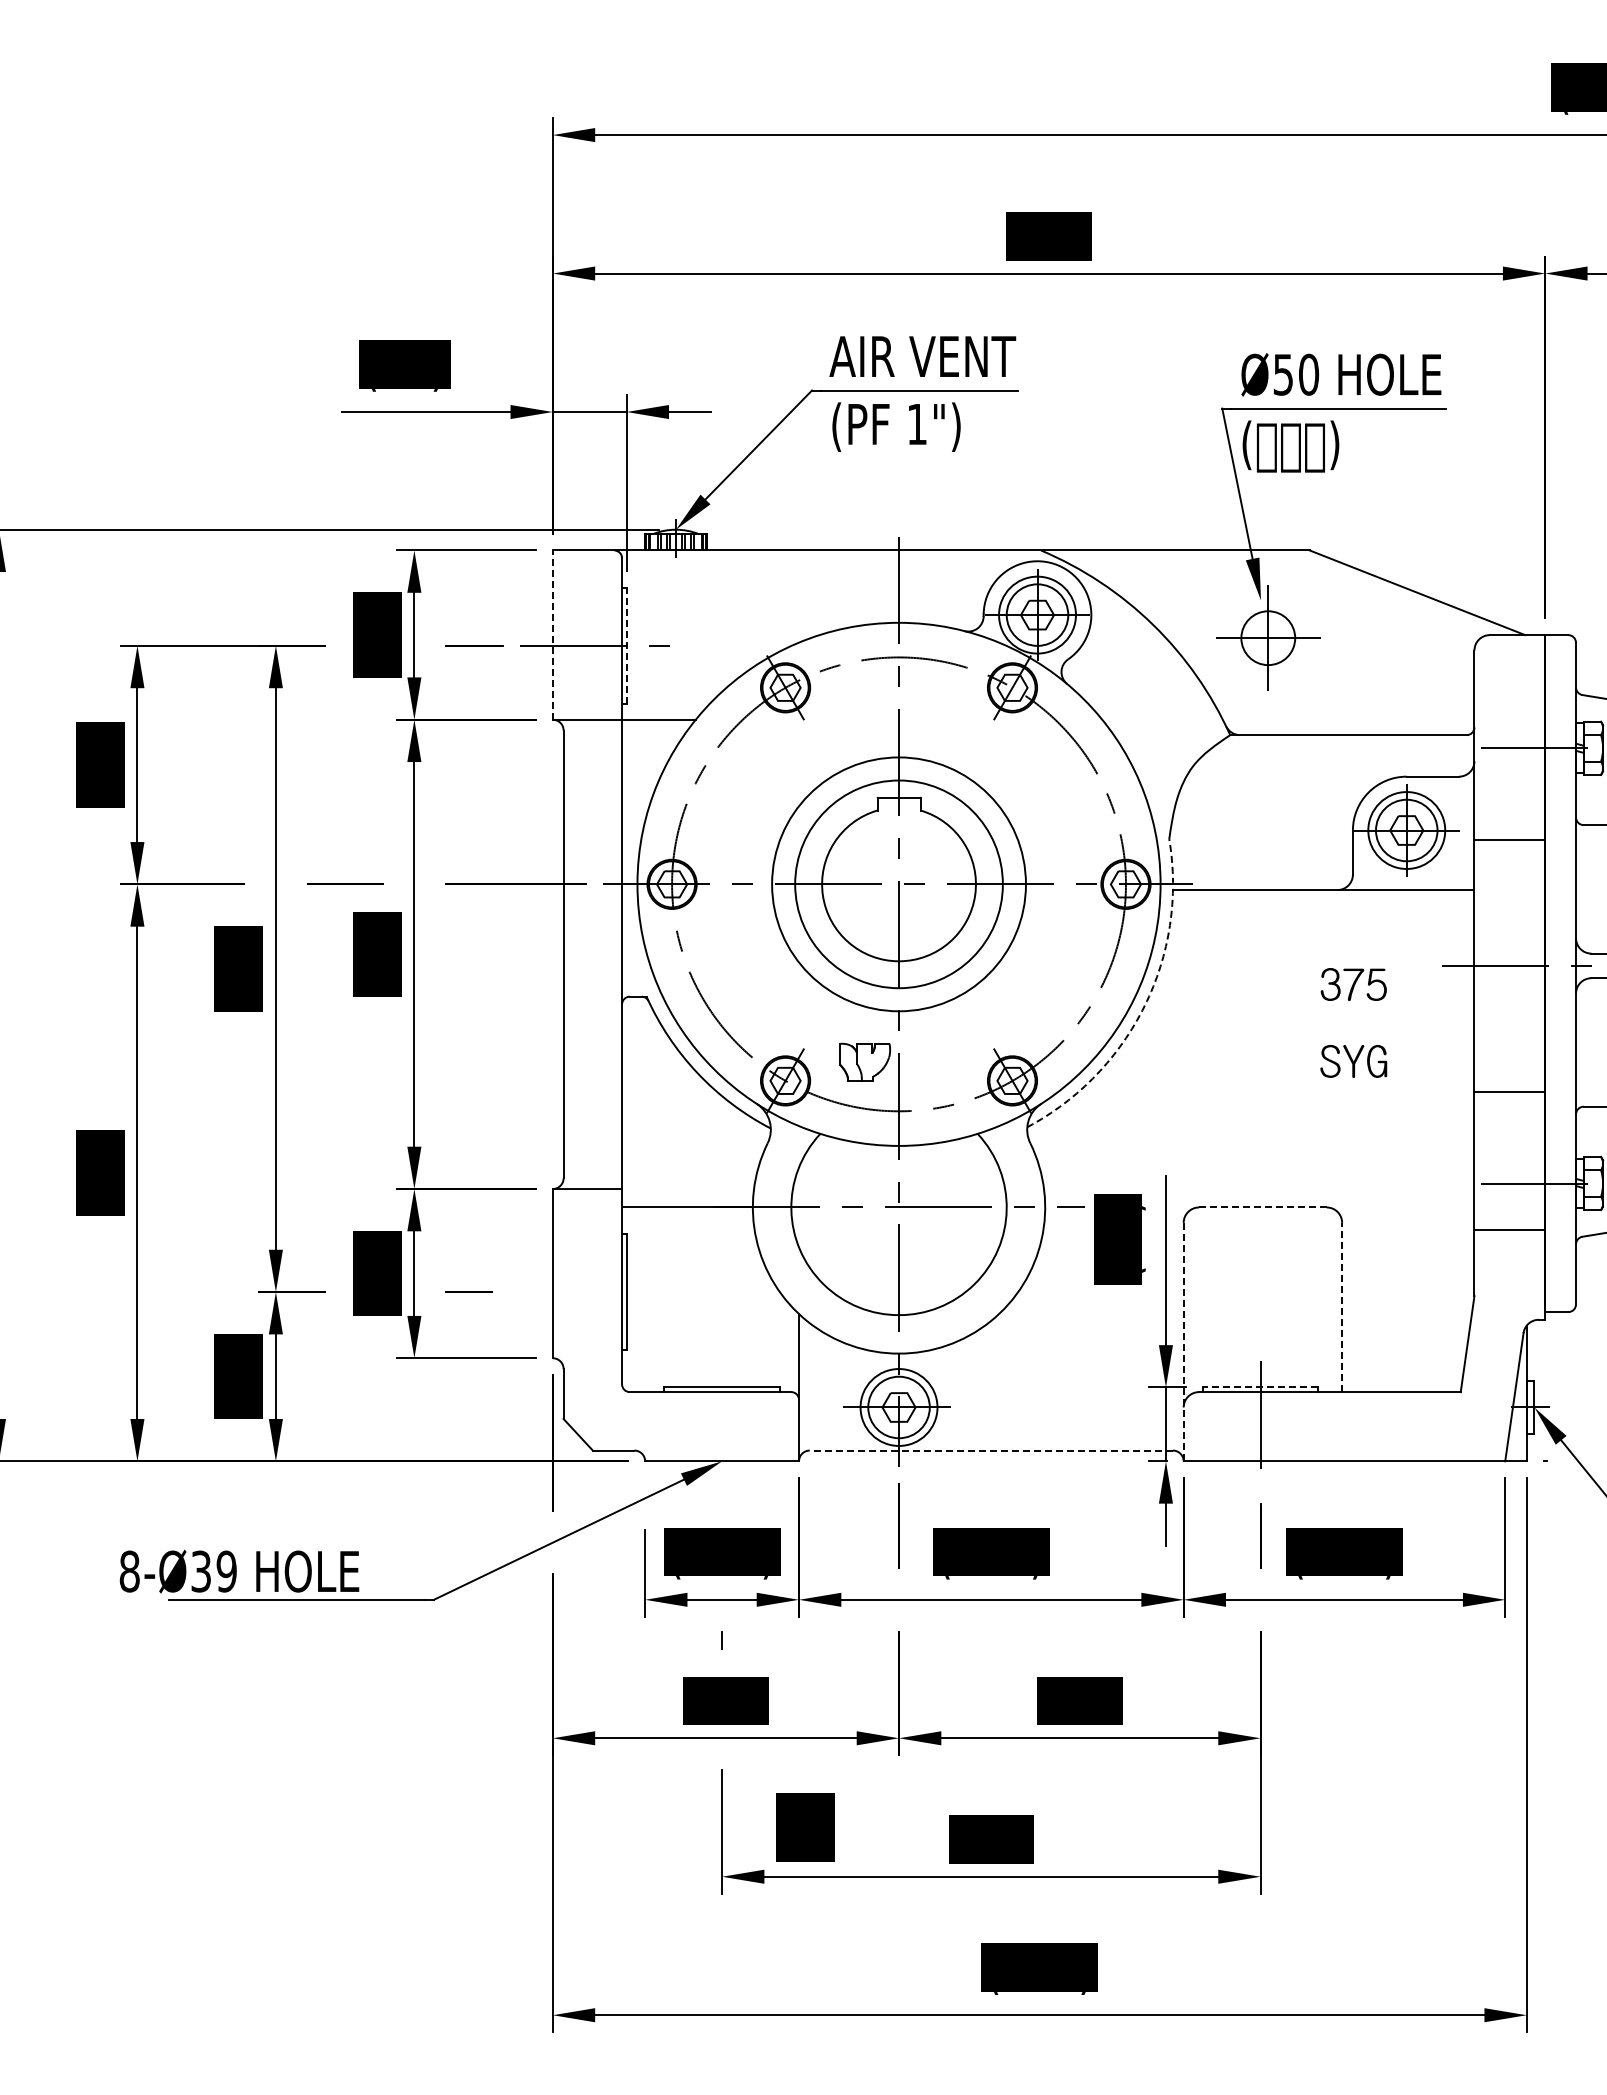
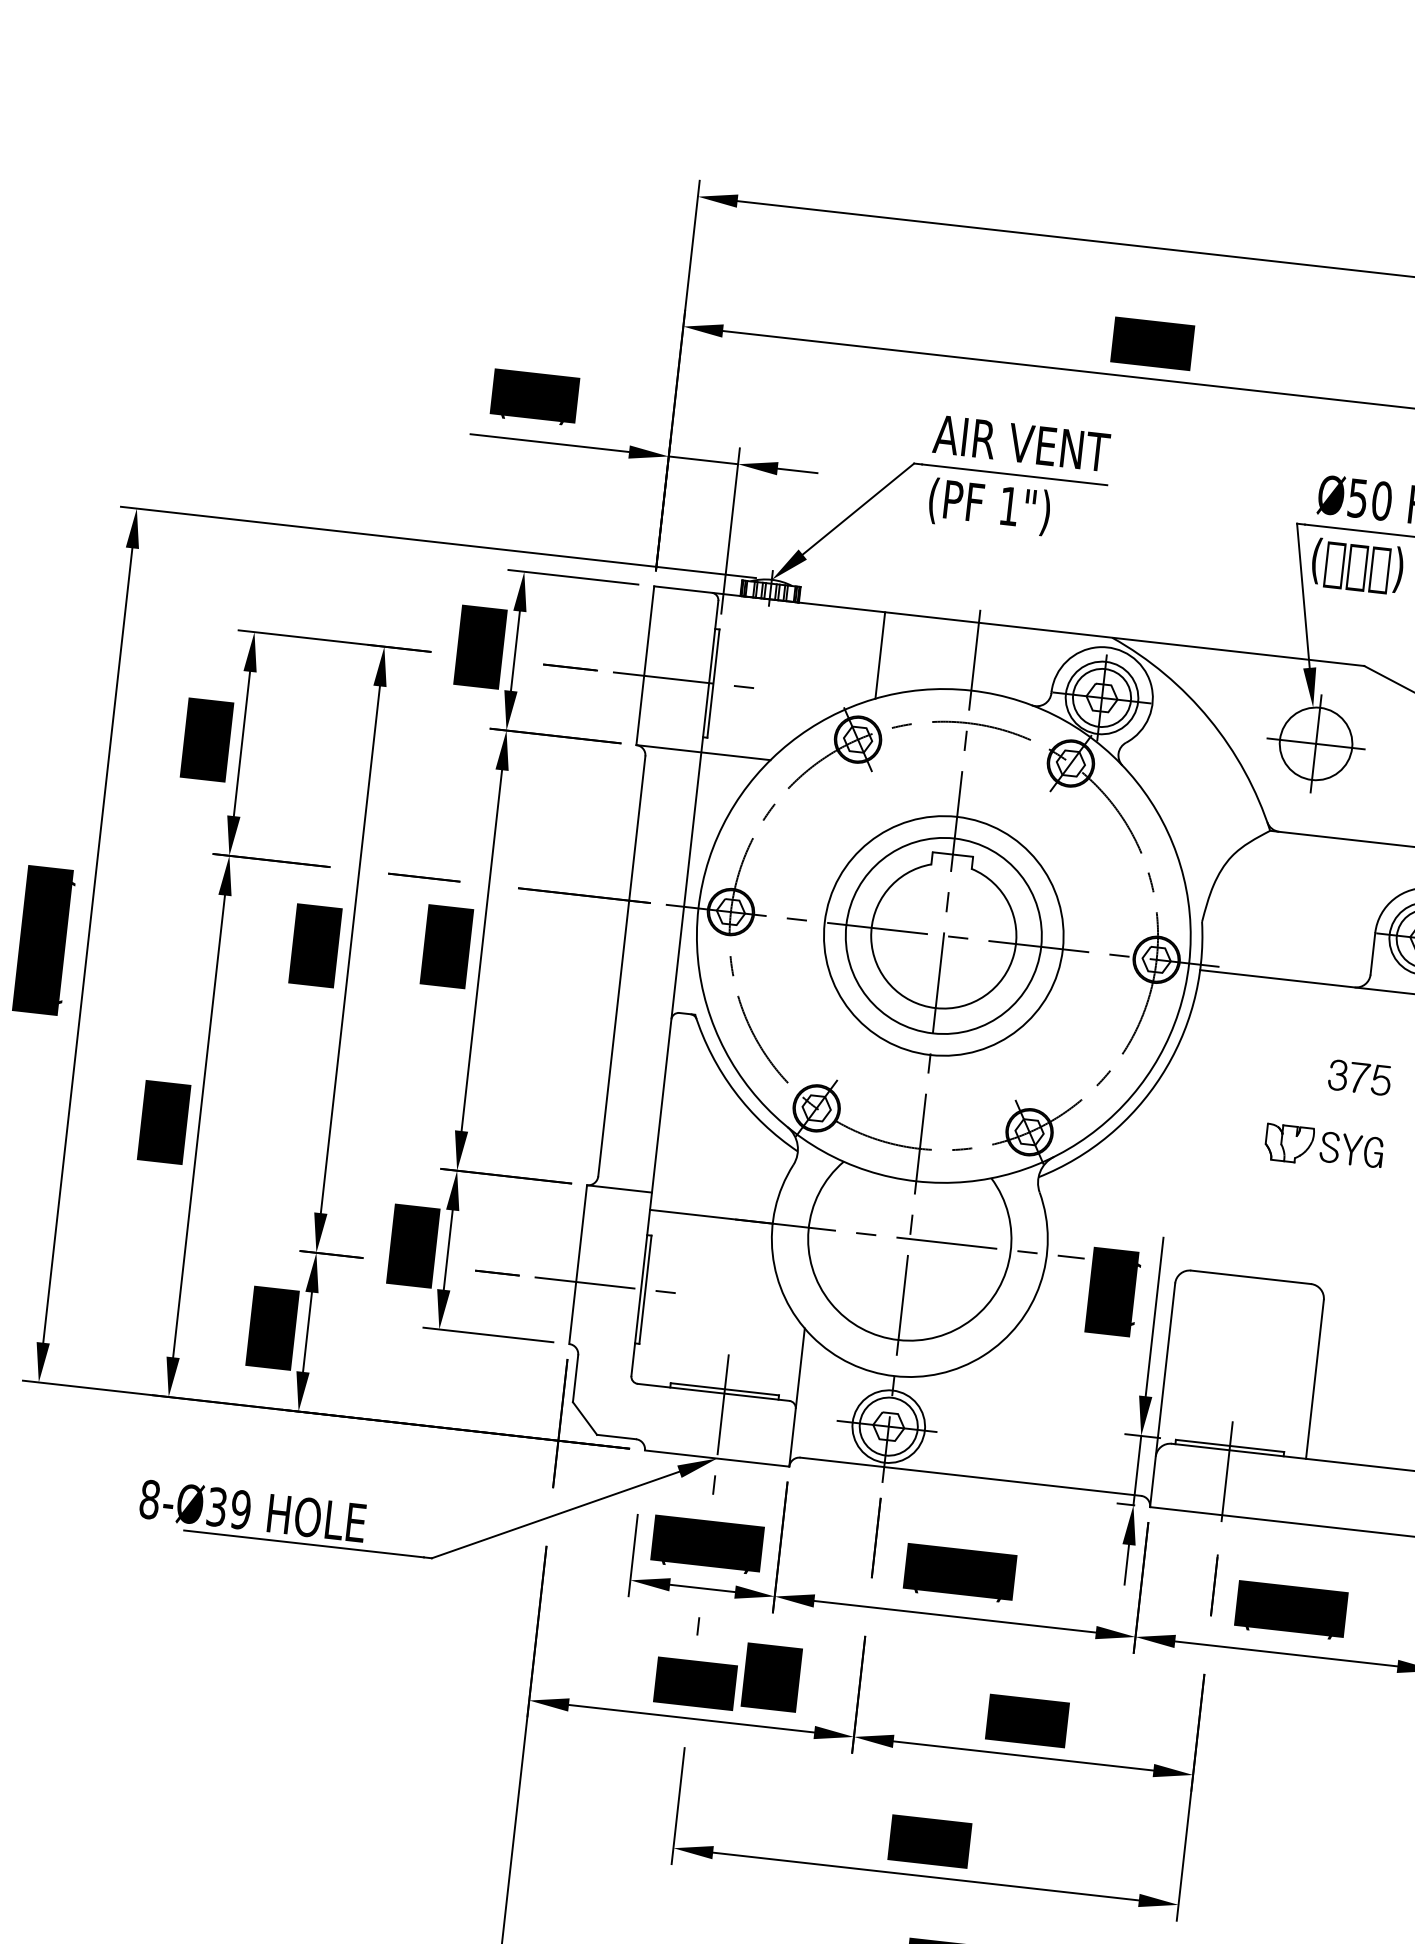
line: (799, 596) -> (880, 655), added
line: (552, 635) -> (644, 666), dashed -> solid
circle: (1267, 637) -> (1315, 743), size x1.43
line: (626, 645) -> (713, 683), dashed -> solid
arc: (1144, 1006) -> (1161, 1076), dashed -> solid
part: (864, 1061) -> (1288, 1142), moved
line: (1262, 1207) -> (1250, 1277), dashed -> solid
line: (585, 1292) -> (606, 1285), added
line: (1342, 1307) -> (1315, 1379), dashed -> solid
line: (1183, 1341) -> (1162, 1394), dashed -> solid
line: (1260, 1387) -> (1229, 1445), dashed -> solid
line: (722, 1424) -> (721, 1424), added
line: (991, 1450) -> (970, 1476), dashed -> solid
text: (805, 1827) -> (771, 1677), moved

